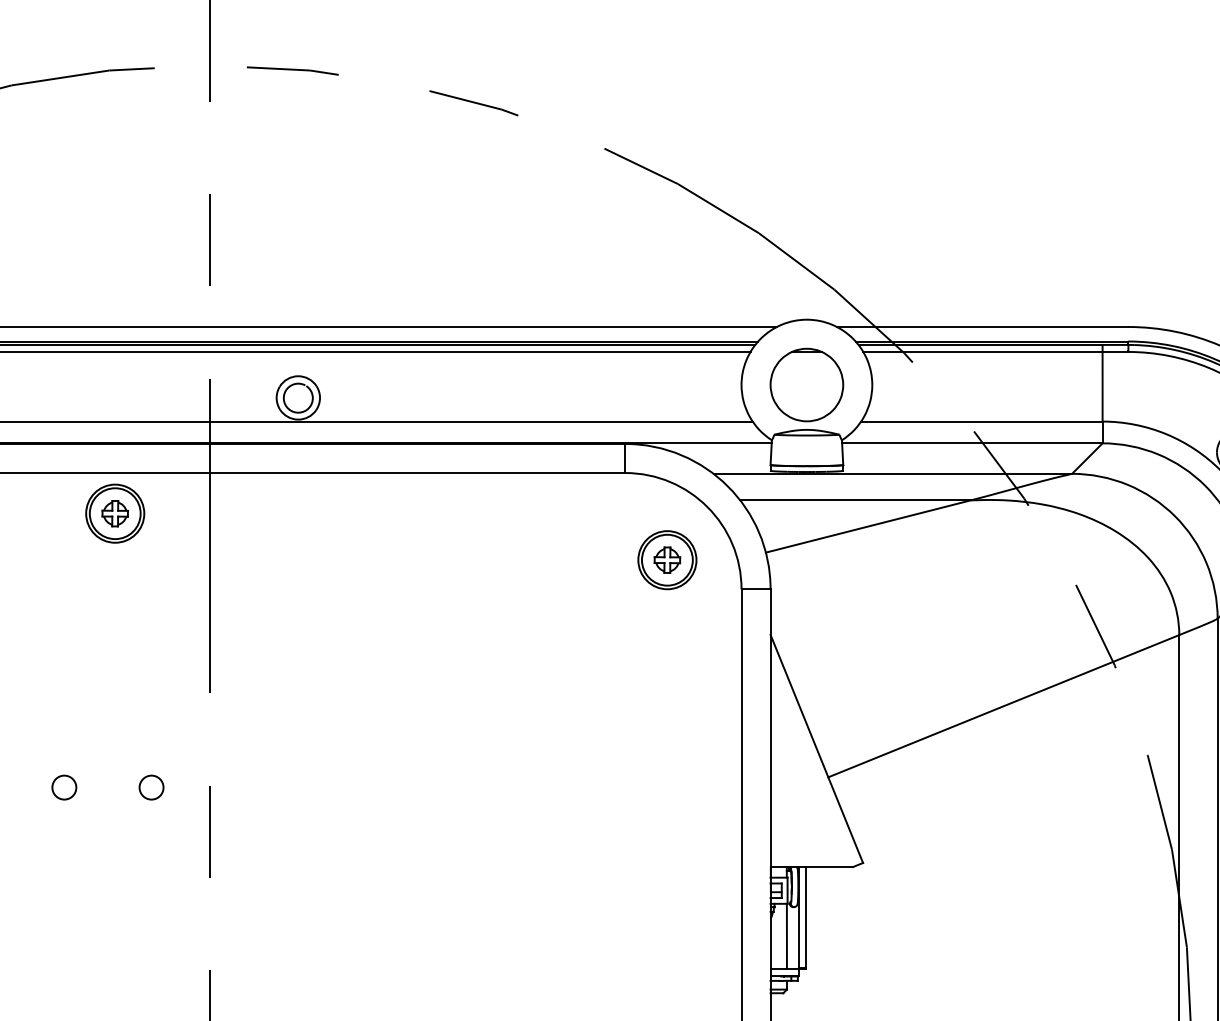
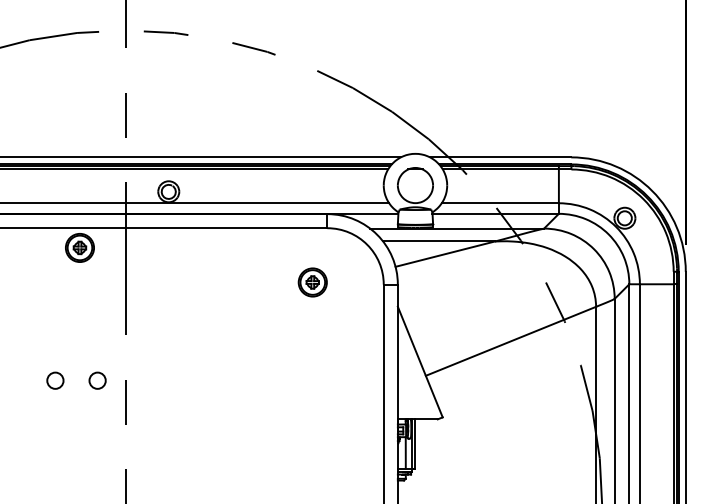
part: (666, 560) -> (312, 282), moved
circle: (62, 786) -> (54, 380), size x1.4
circle: (151, 786) -> (97, 380), size x1.4

